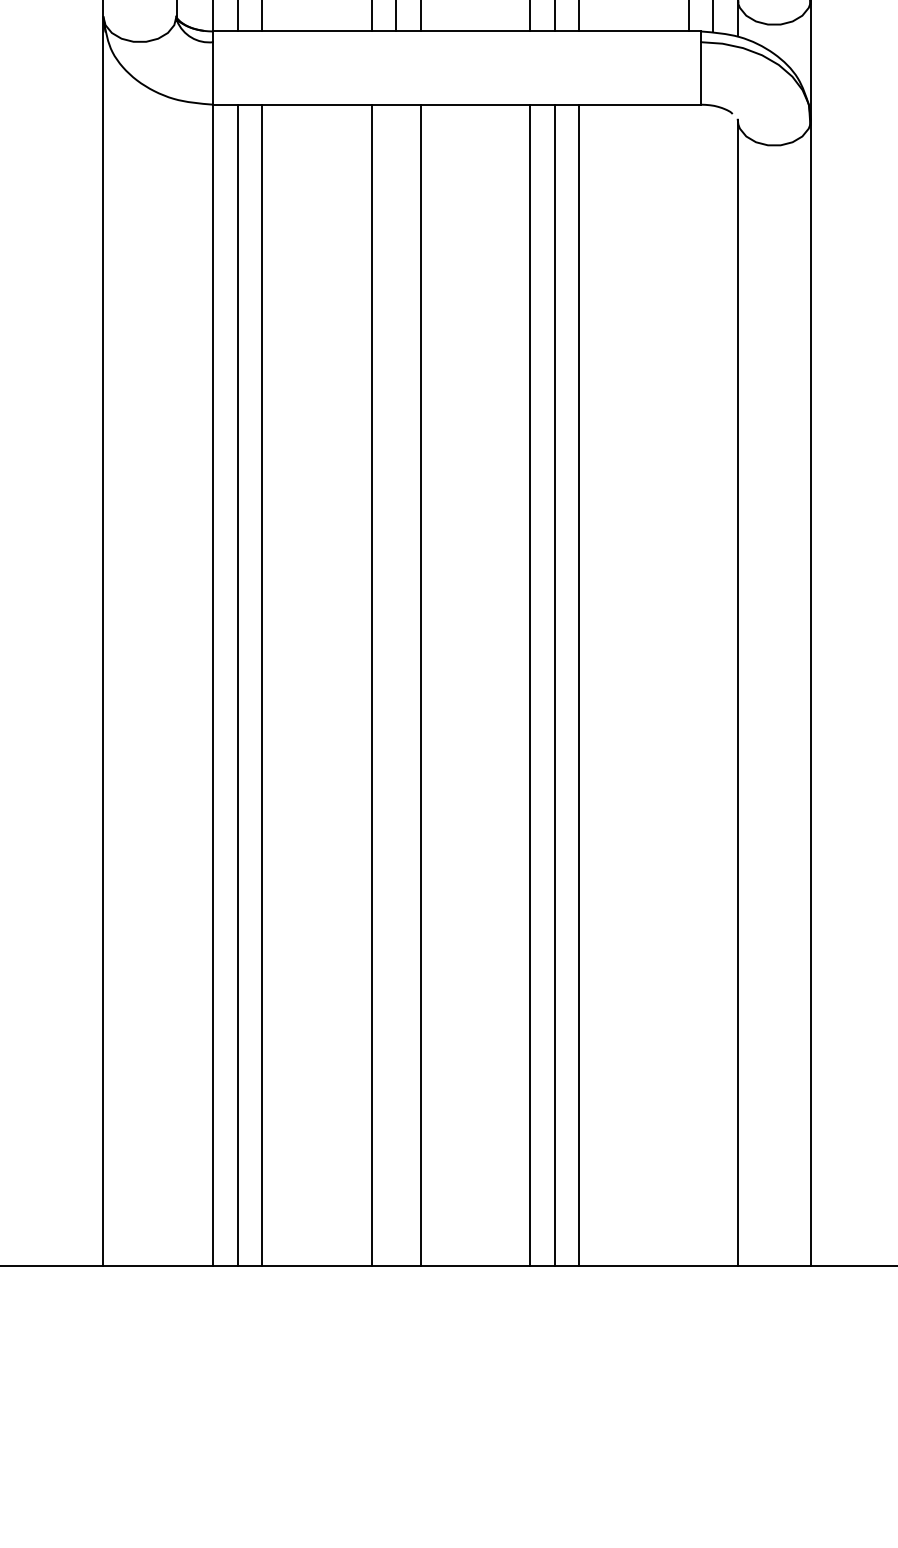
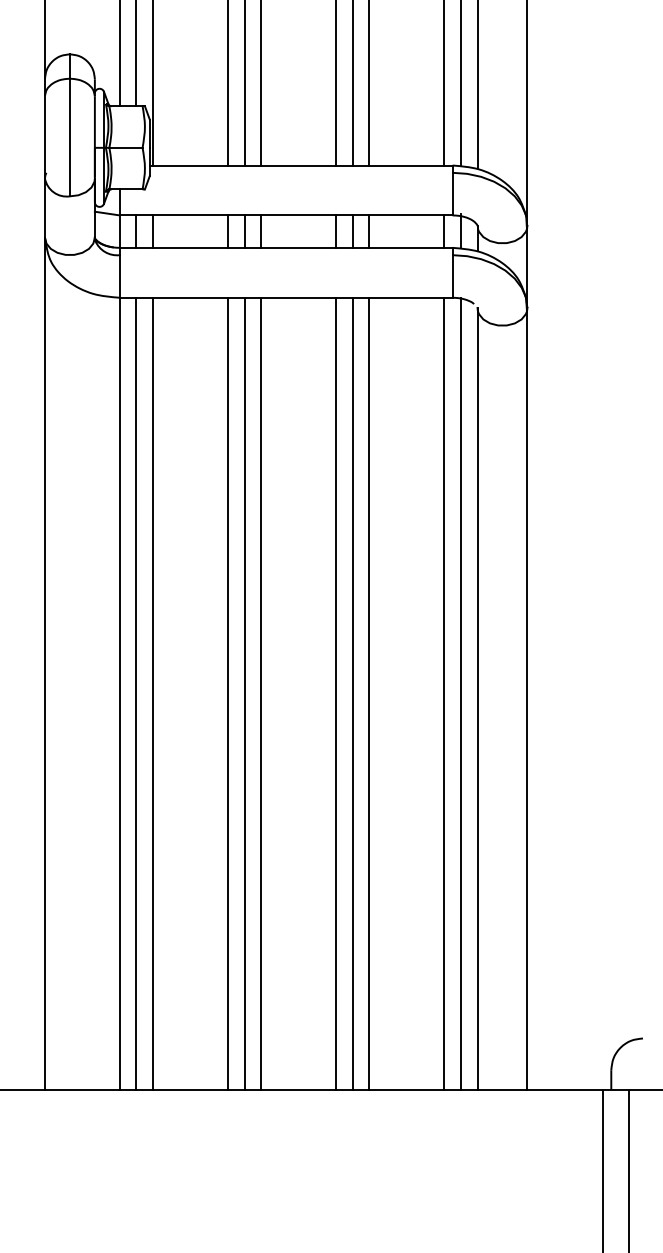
line: (395, 685) -> (244, 693), added
line: (689, 685) -> (444, 693), added
line: (712, 685) -> (460, 693), added

